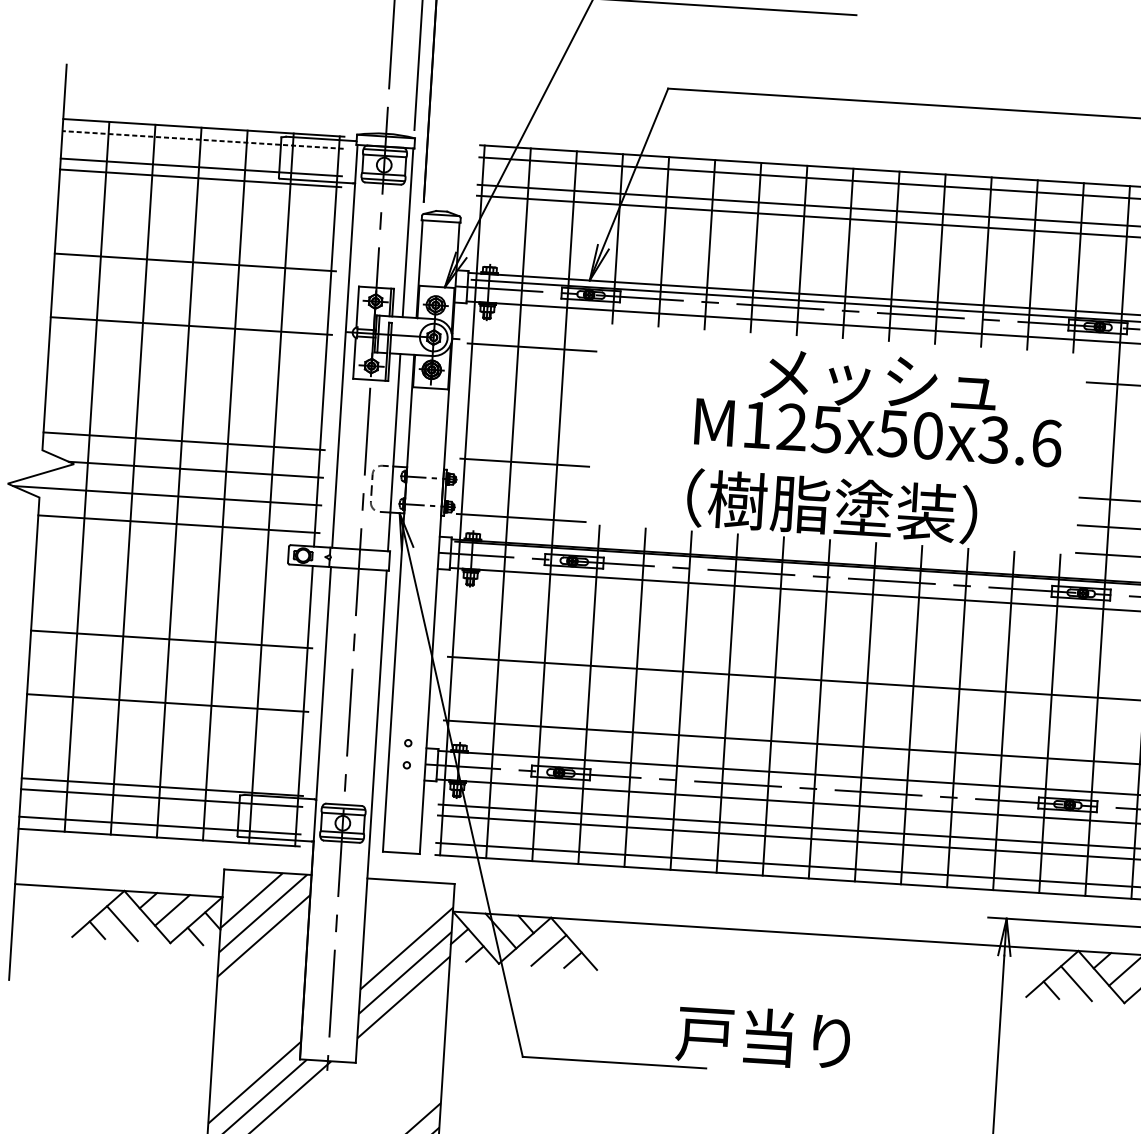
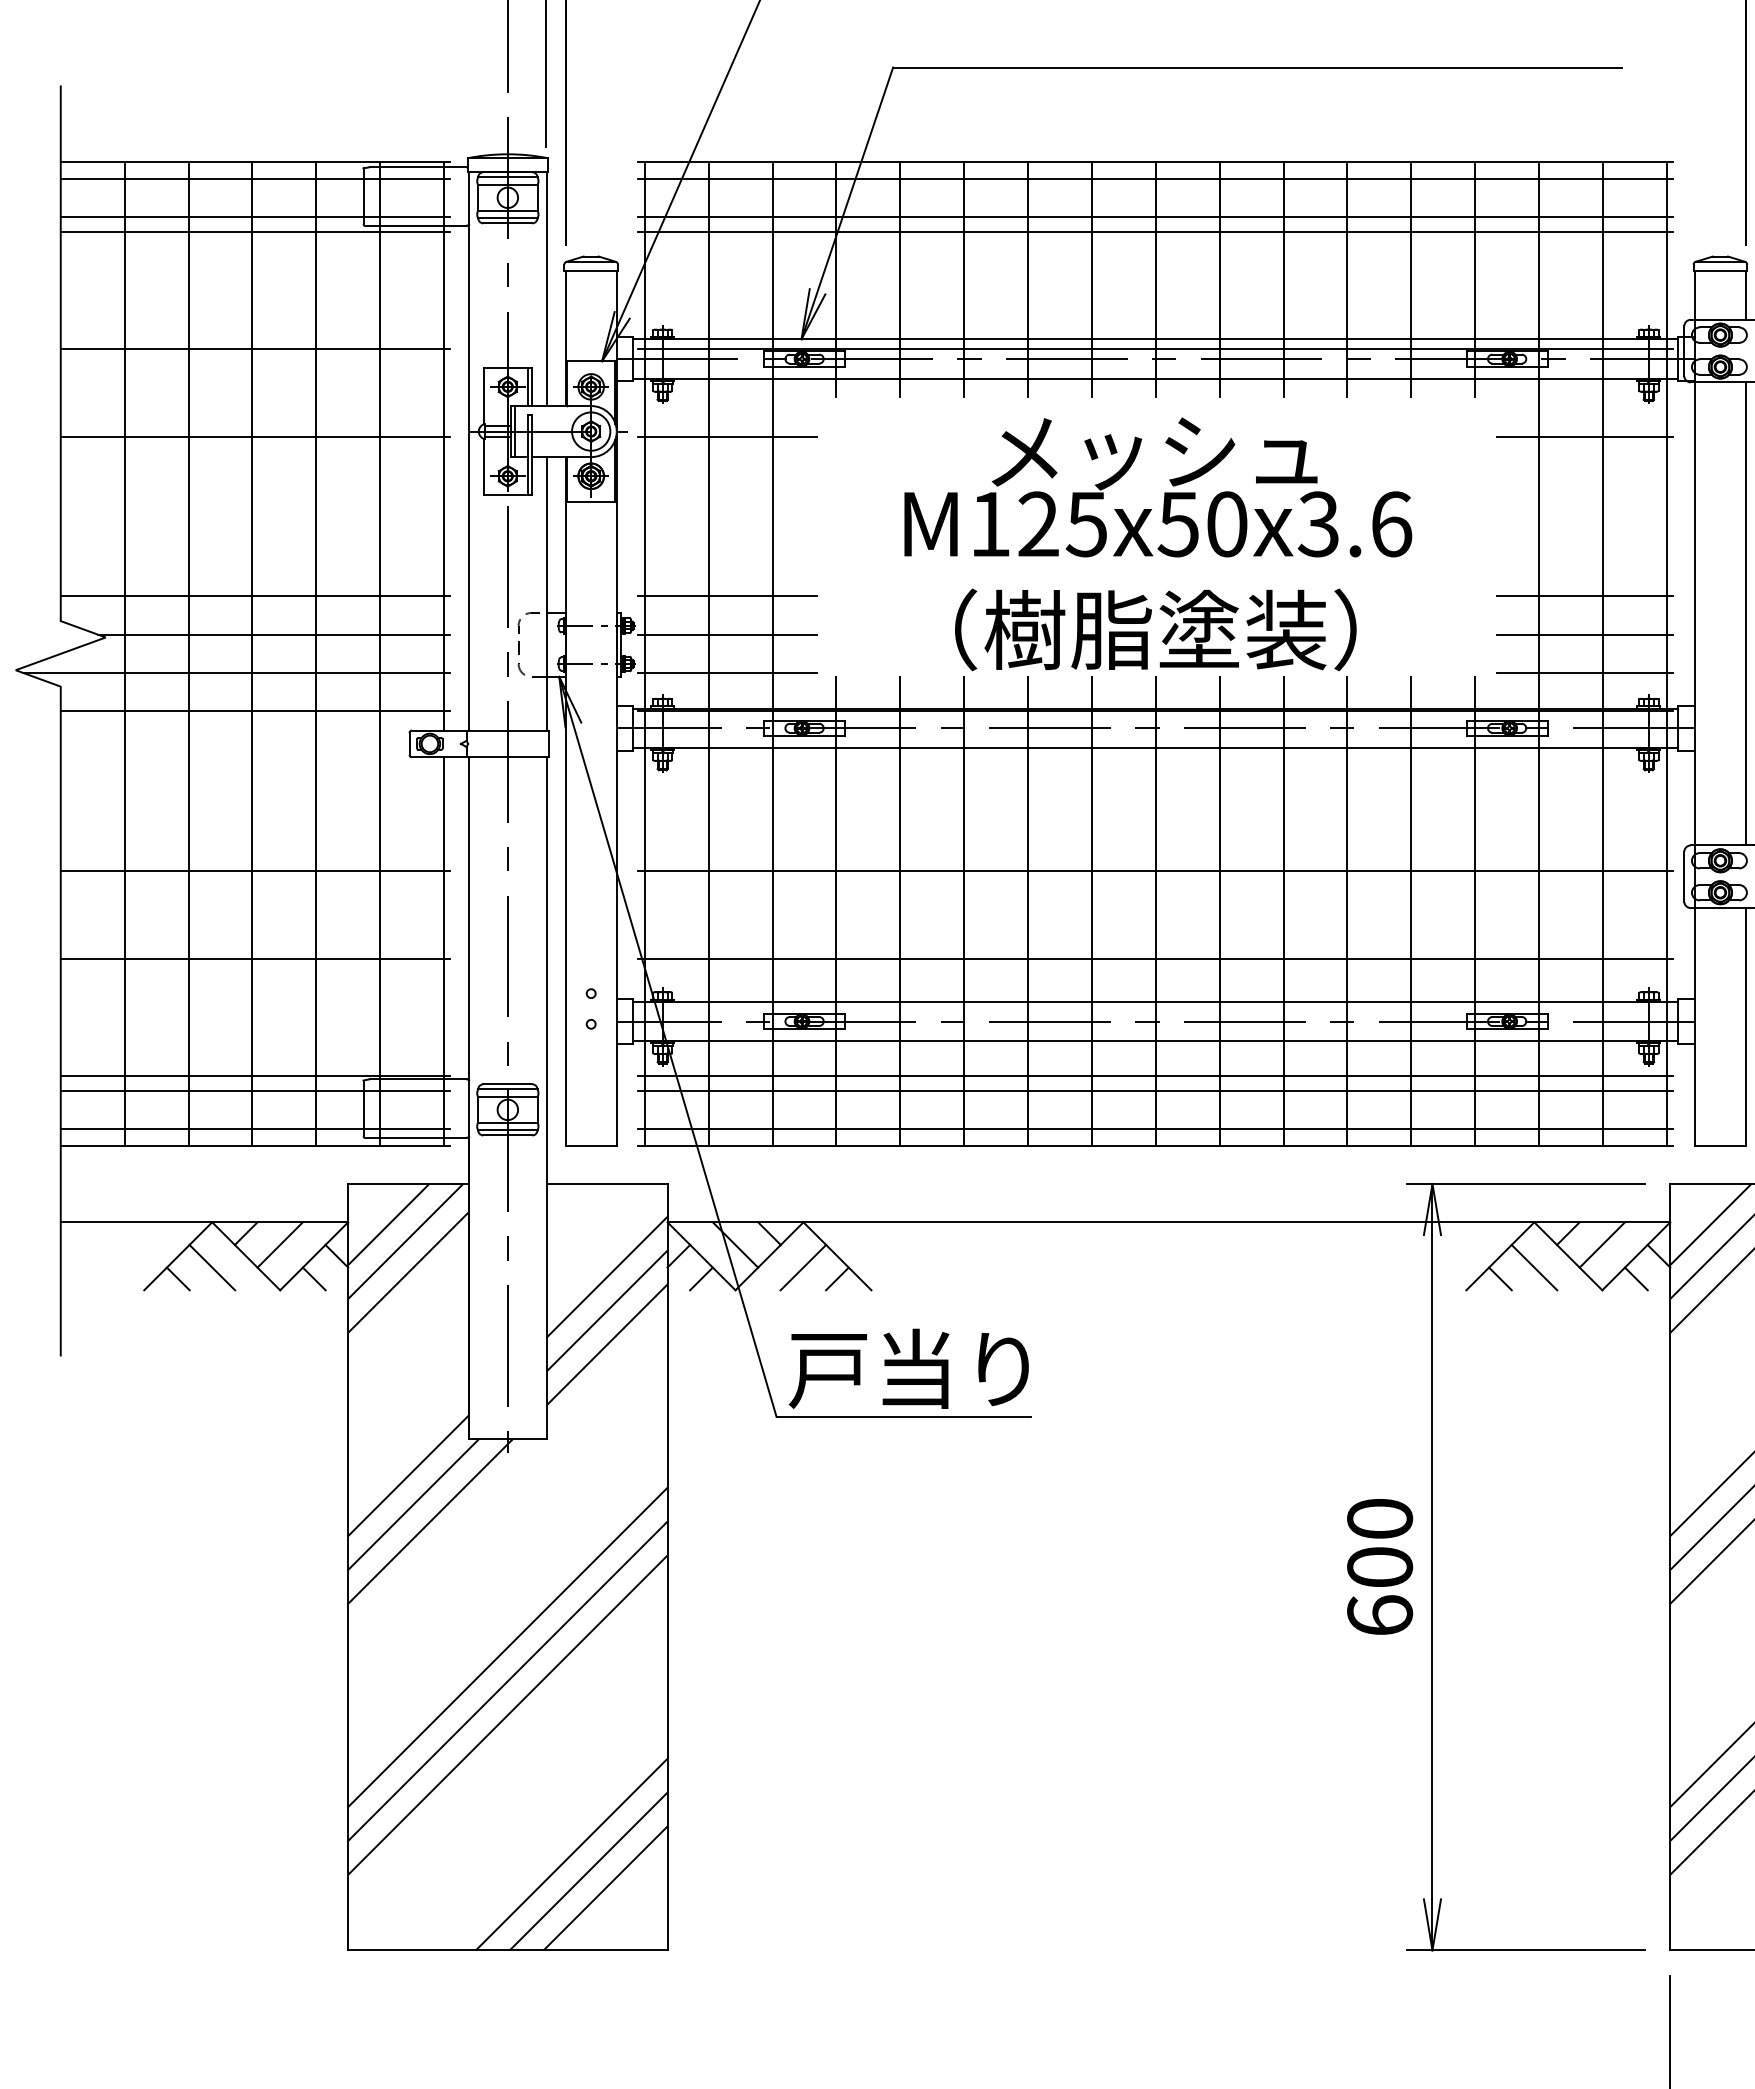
line: (203, 139) -> (255, 178), dashed -> solid
text: (880, 406) -> (1158, 487), moved
line: (522, 490) -> (727, 634), added
text: (763, 1037) -> (908, 1368), moved

